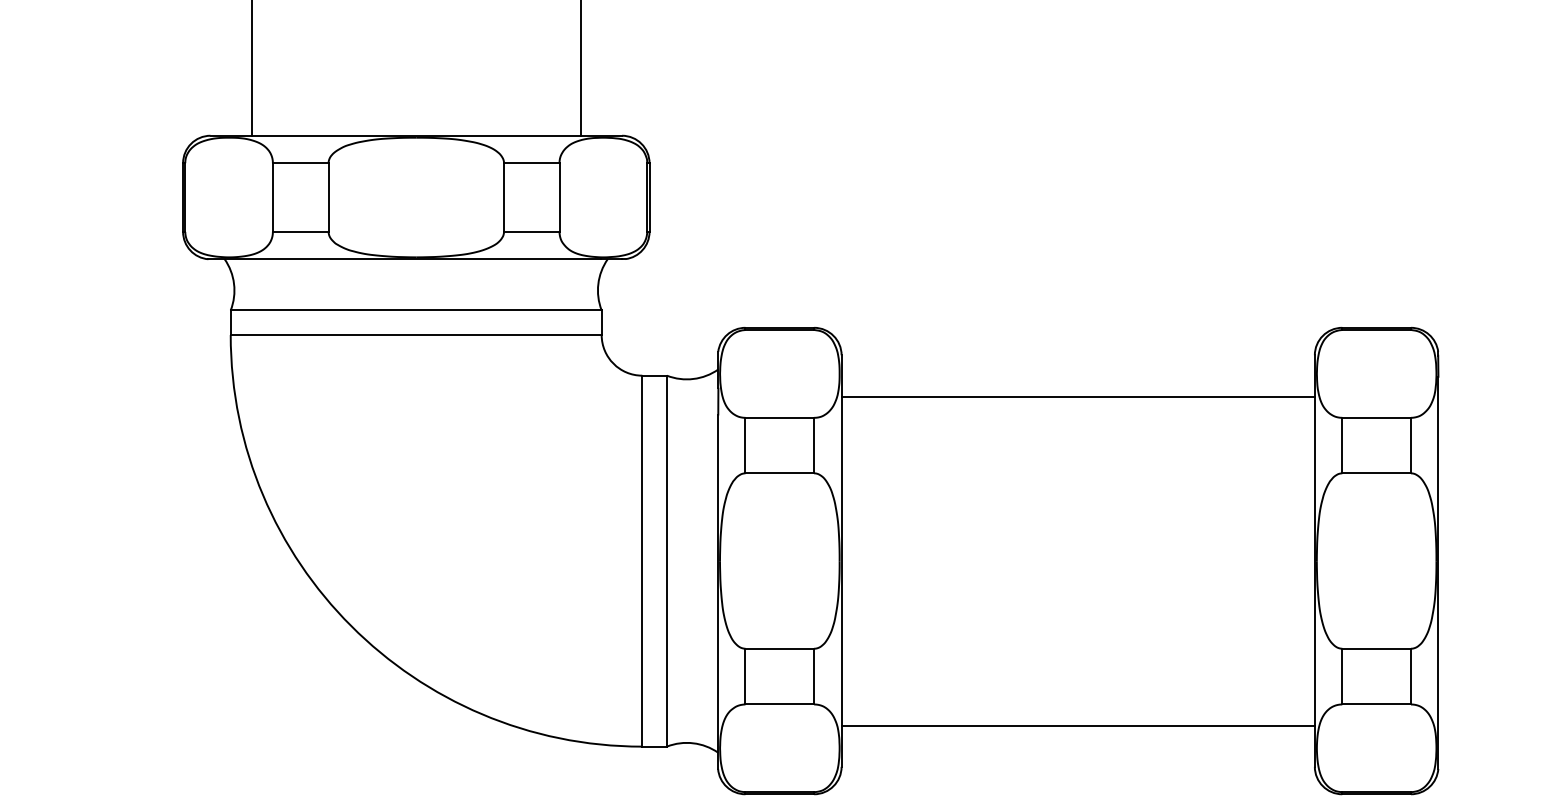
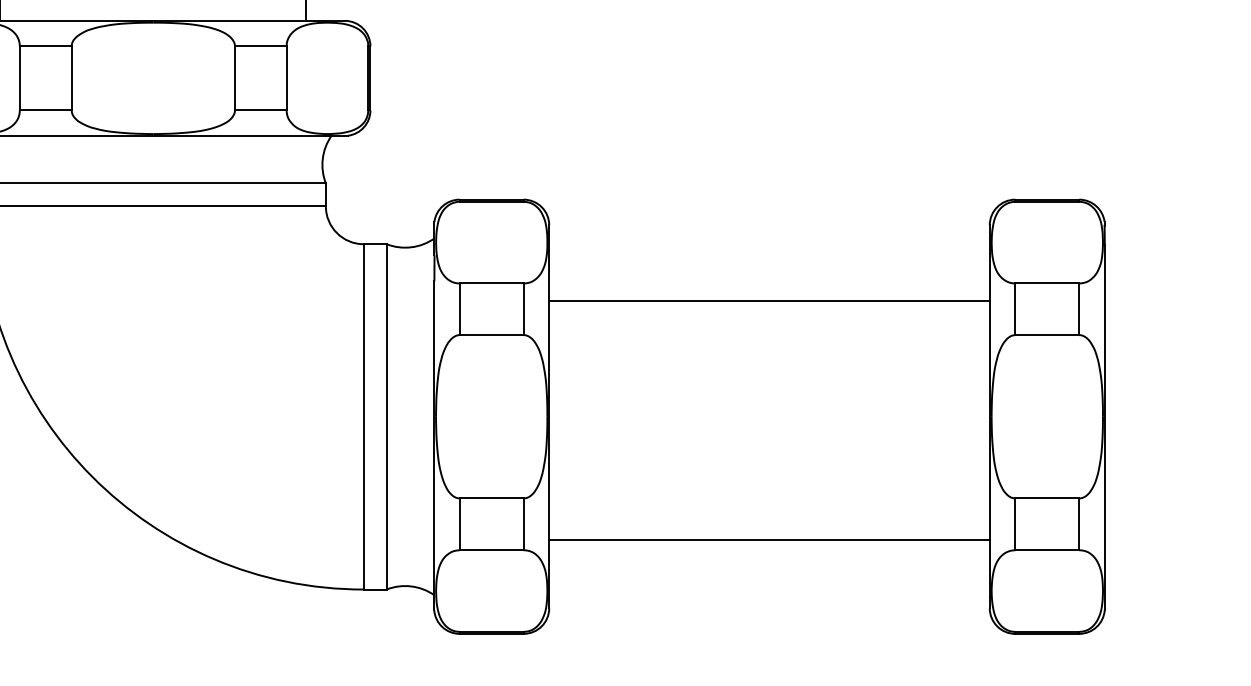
line: (1077, 396) -> (768, 300), moved
line: (1077, 725) -> (768, 540), moved

